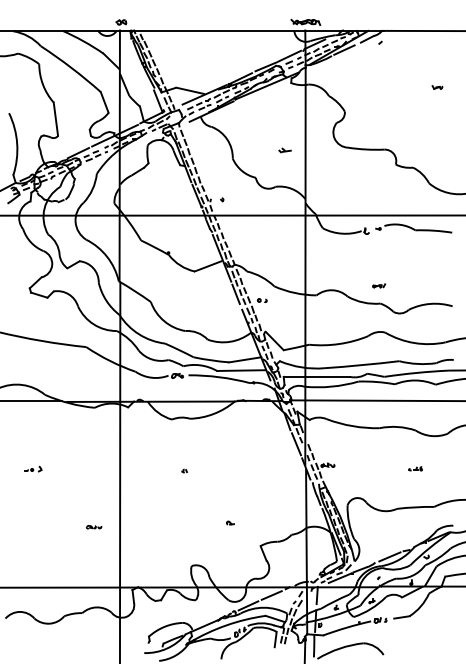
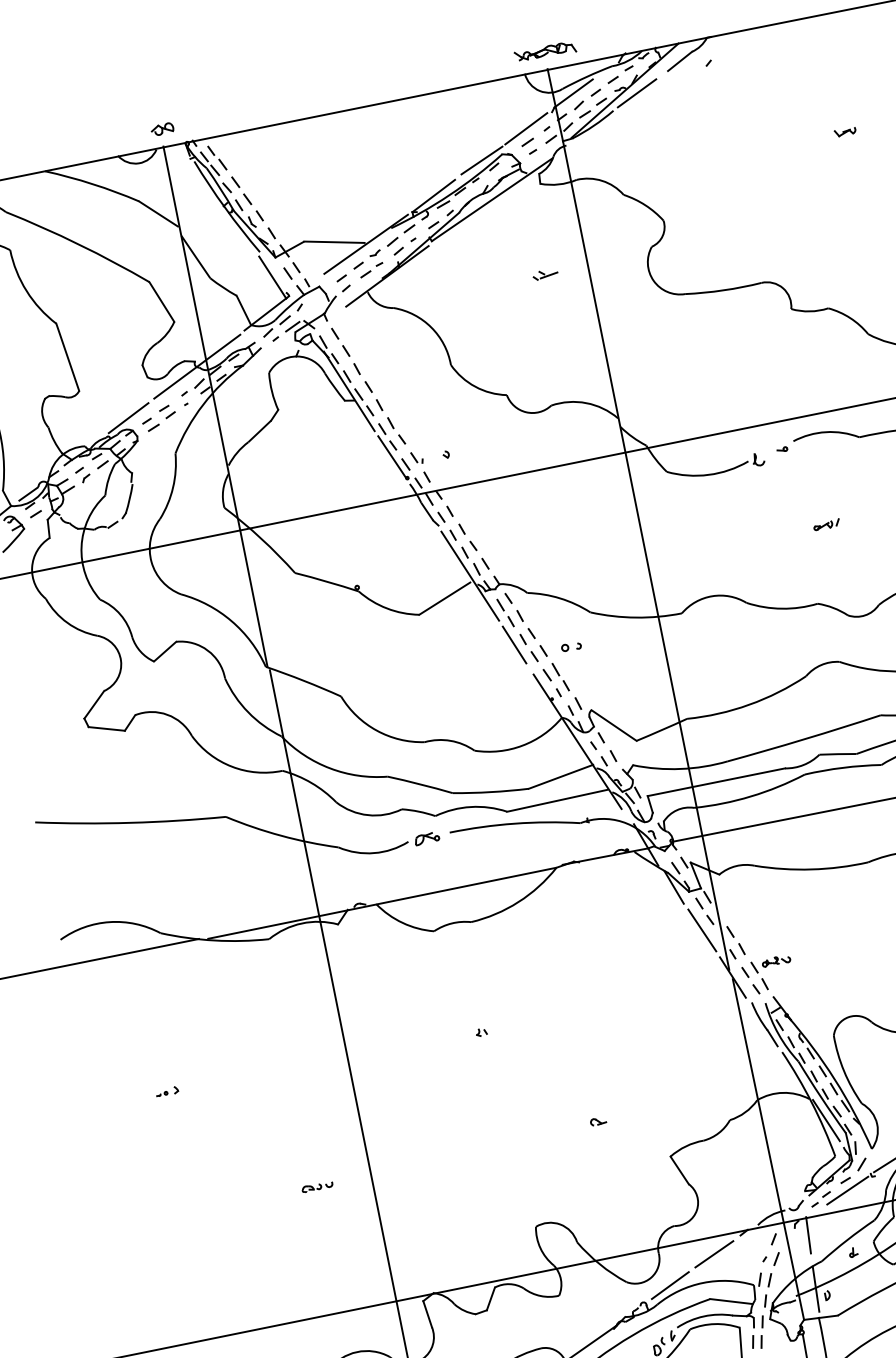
part: (284, 150) -> (544, 274), moved
part: (379, 285) -> (827, 523), moved
part: (33, 468) -> (167, 1090), size x0.62

